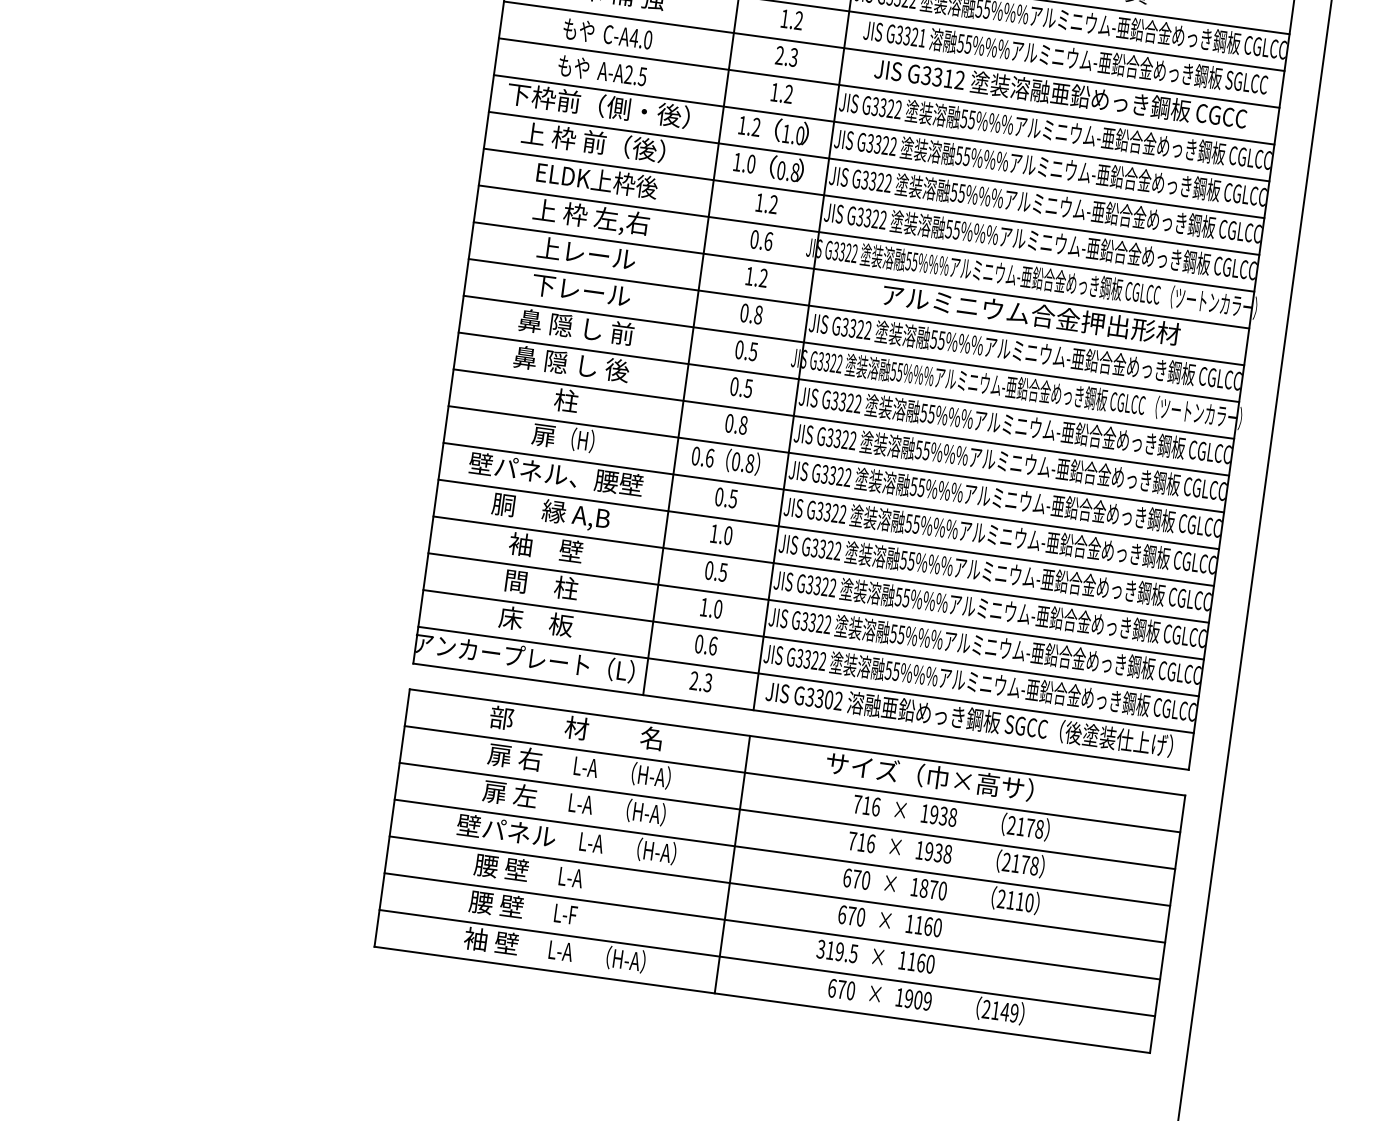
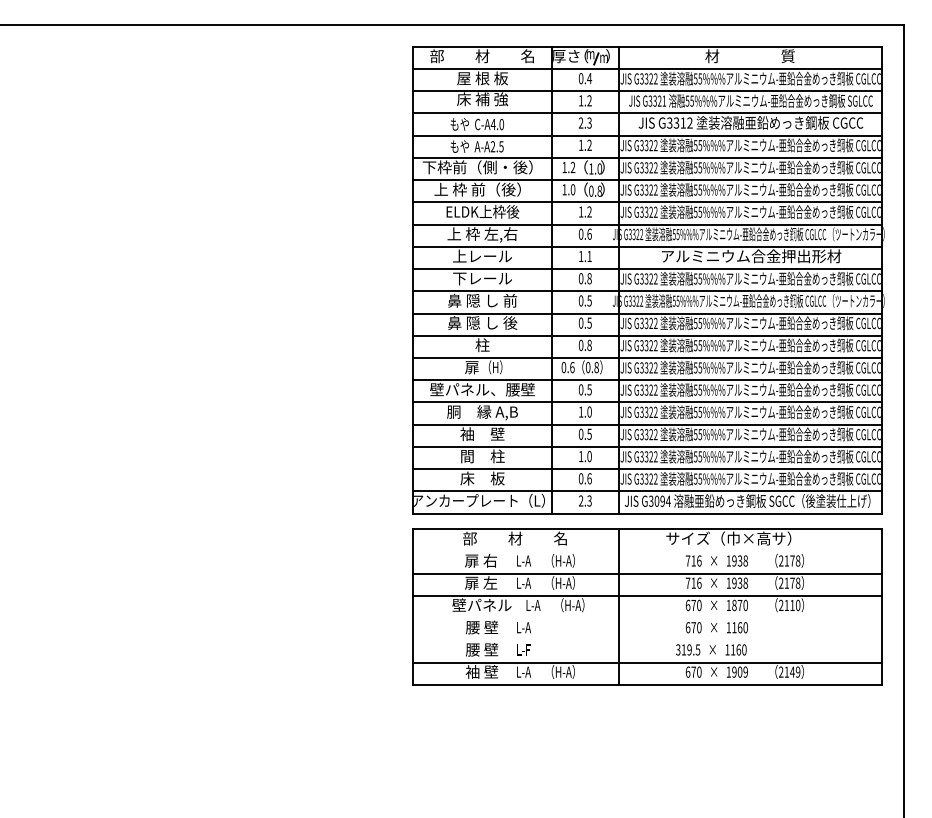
text: (763, 276) -> (589, 255), 1.2 -> 1.1
text: (828, 698) -> (662, 500), G3302 -> G3094
line: (792, 779) -> (647, 551), removed
line: (777, 890) -> (647, 618), removed
line: (772, 926) -> (647, 640), removed

